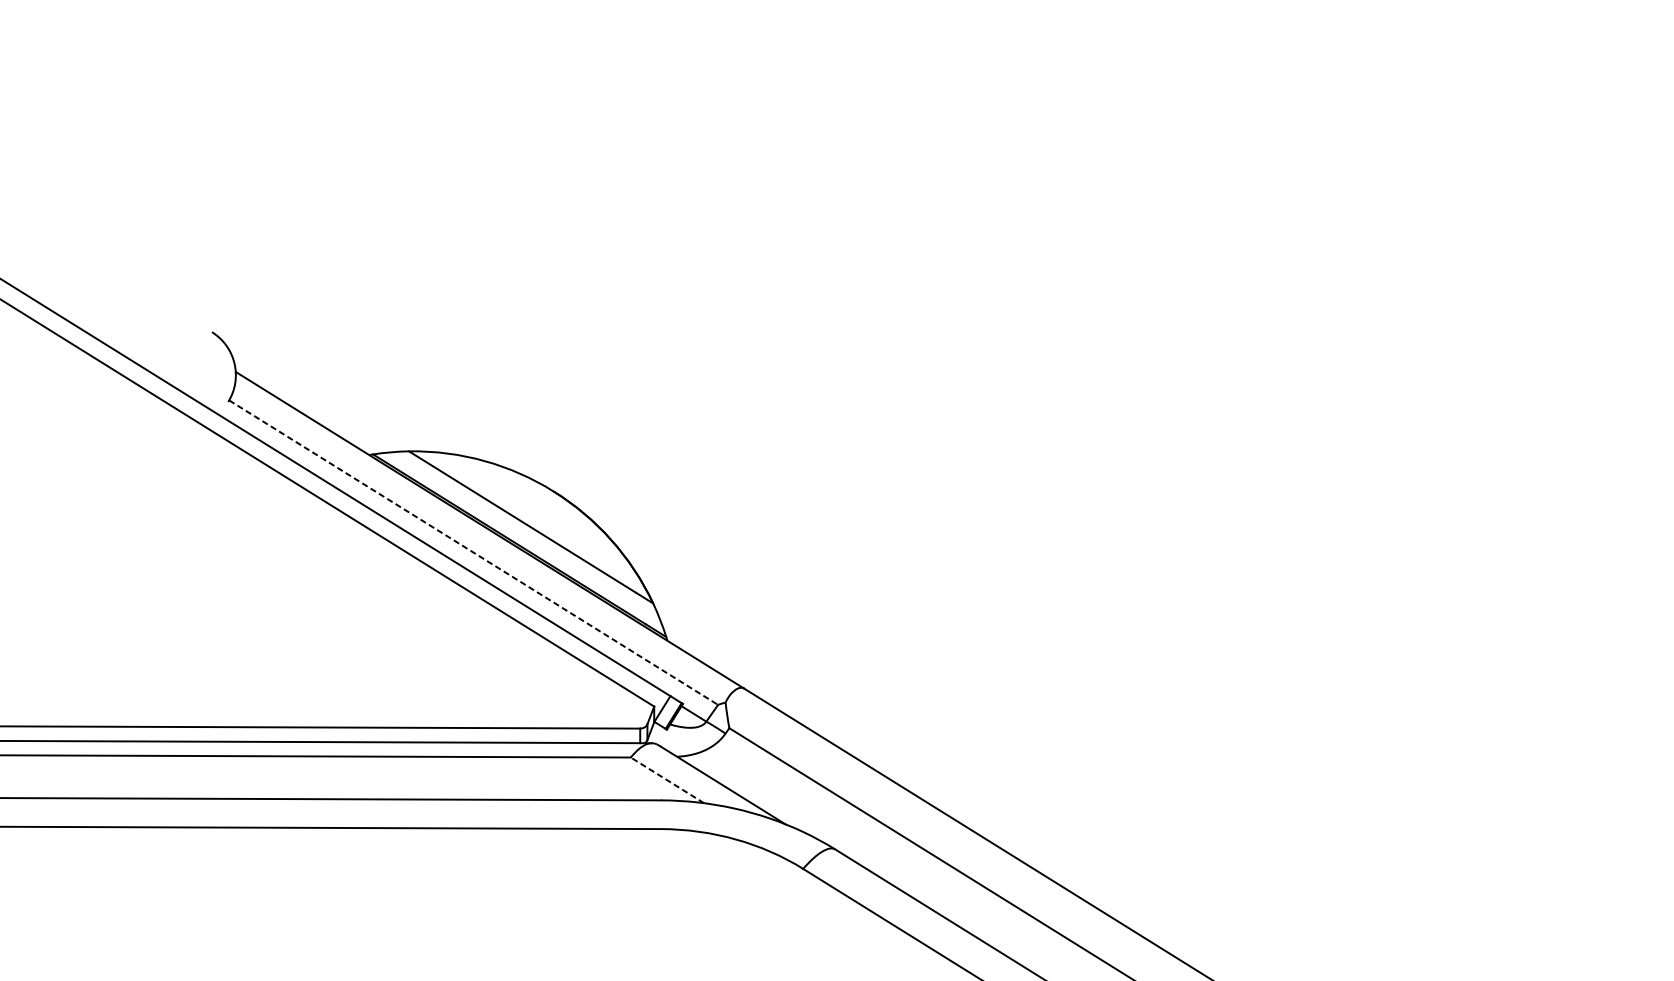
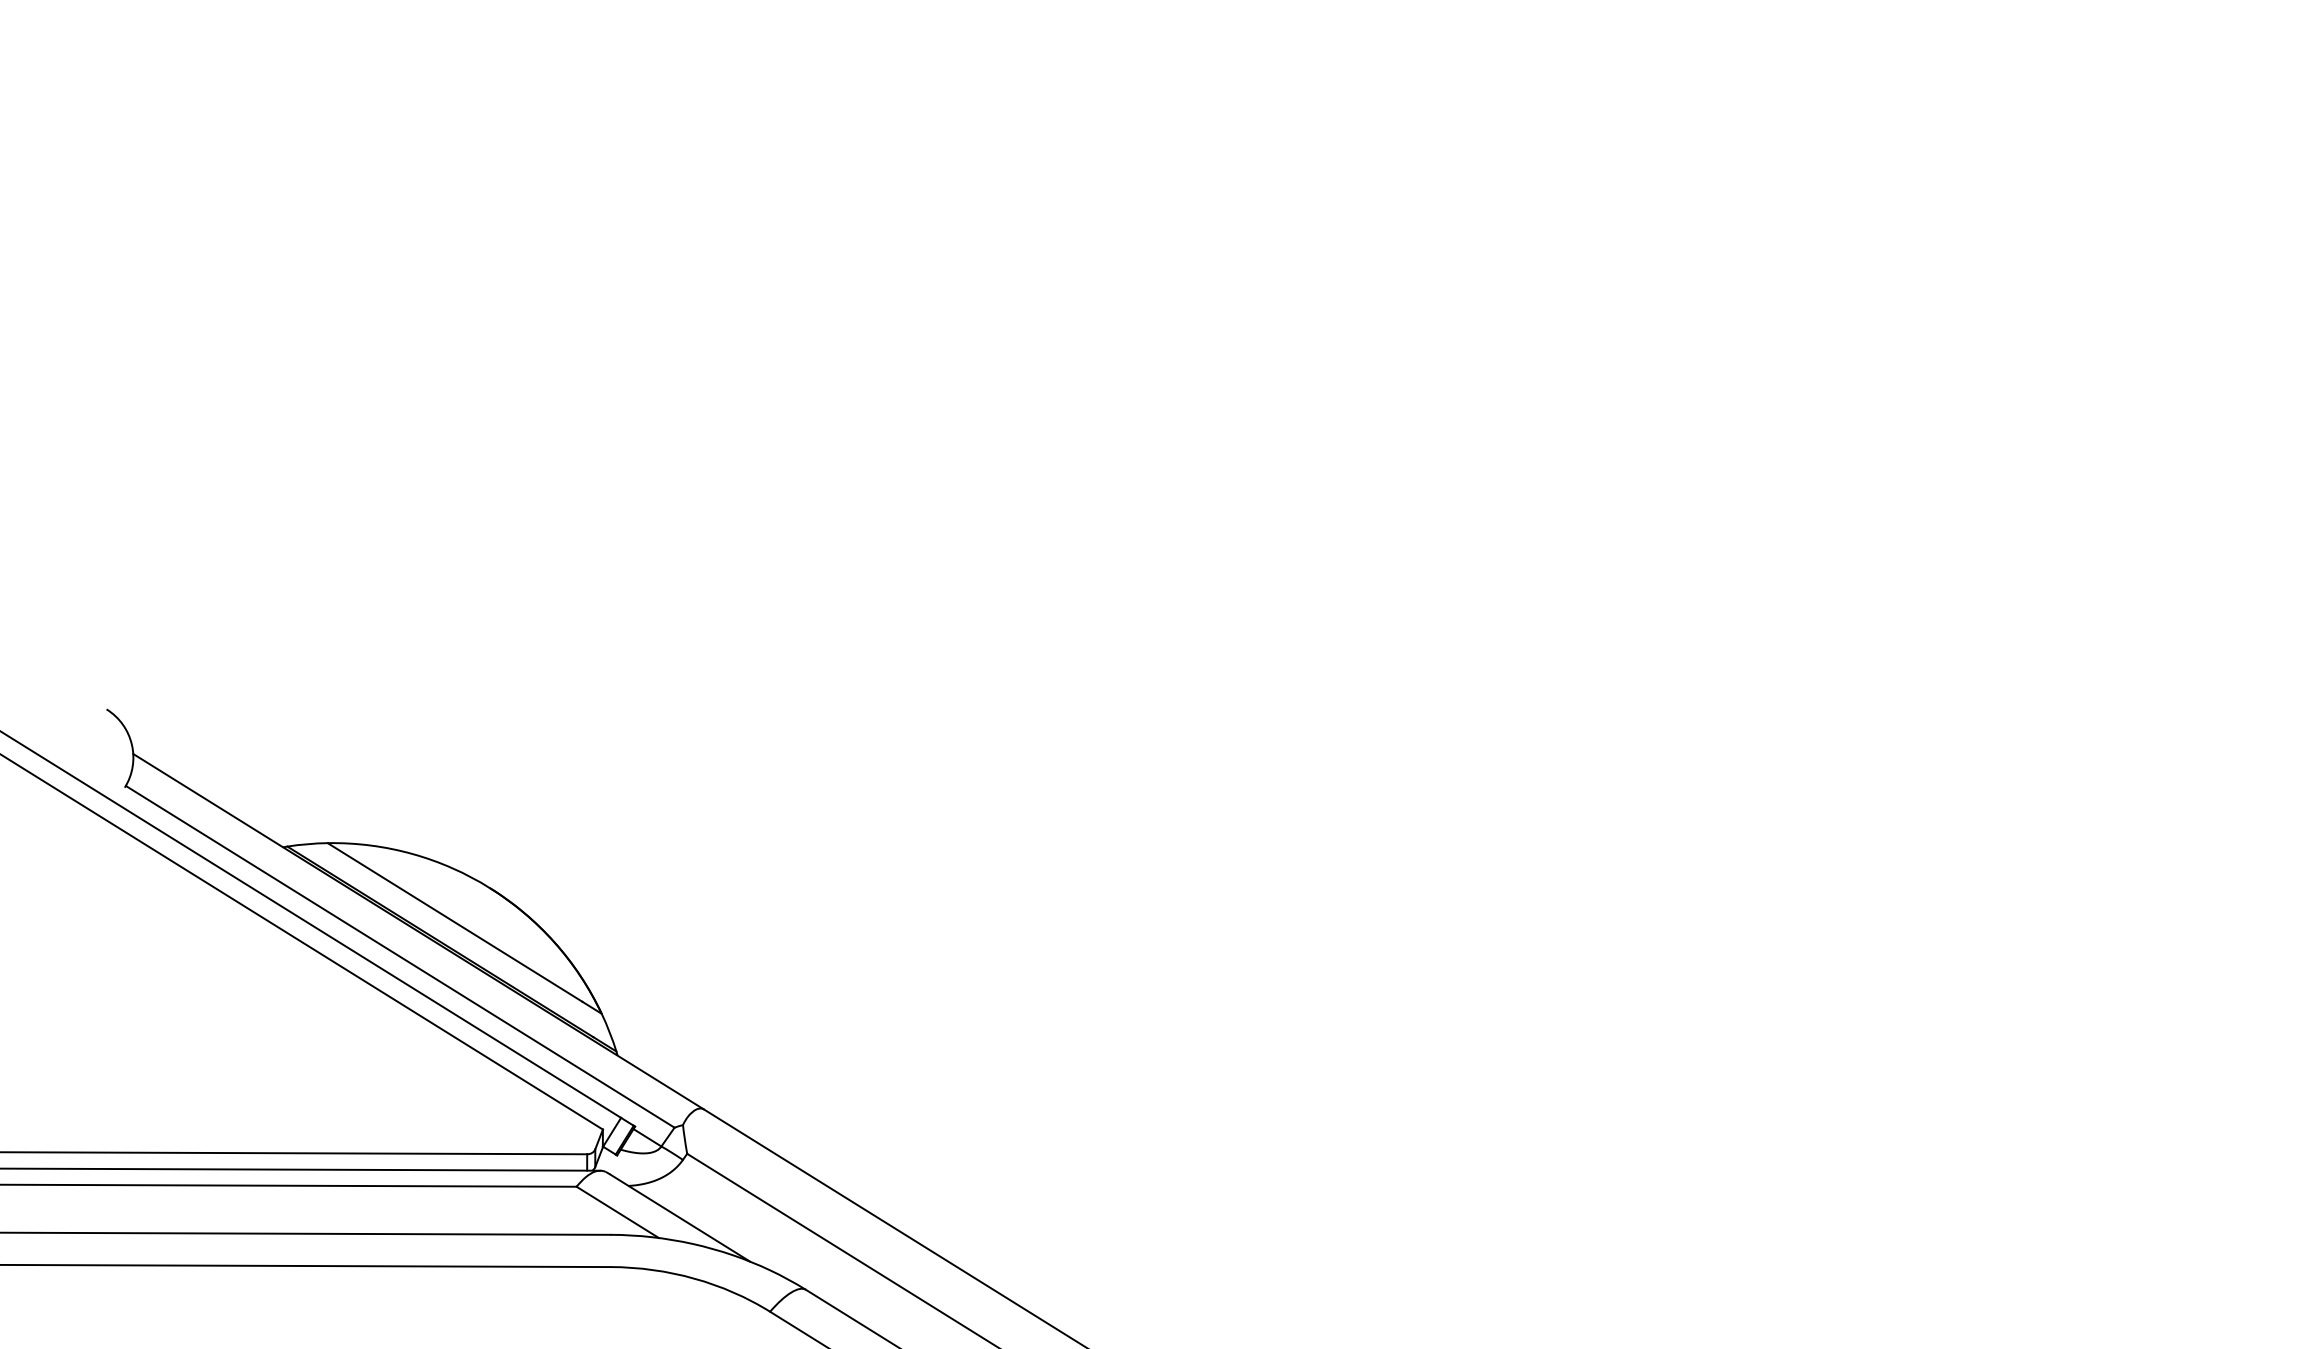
line: (473, 553) -> (400, 957), dashed -> solid
line: (667, 780) -> (617, 1212), dashed -> solid

